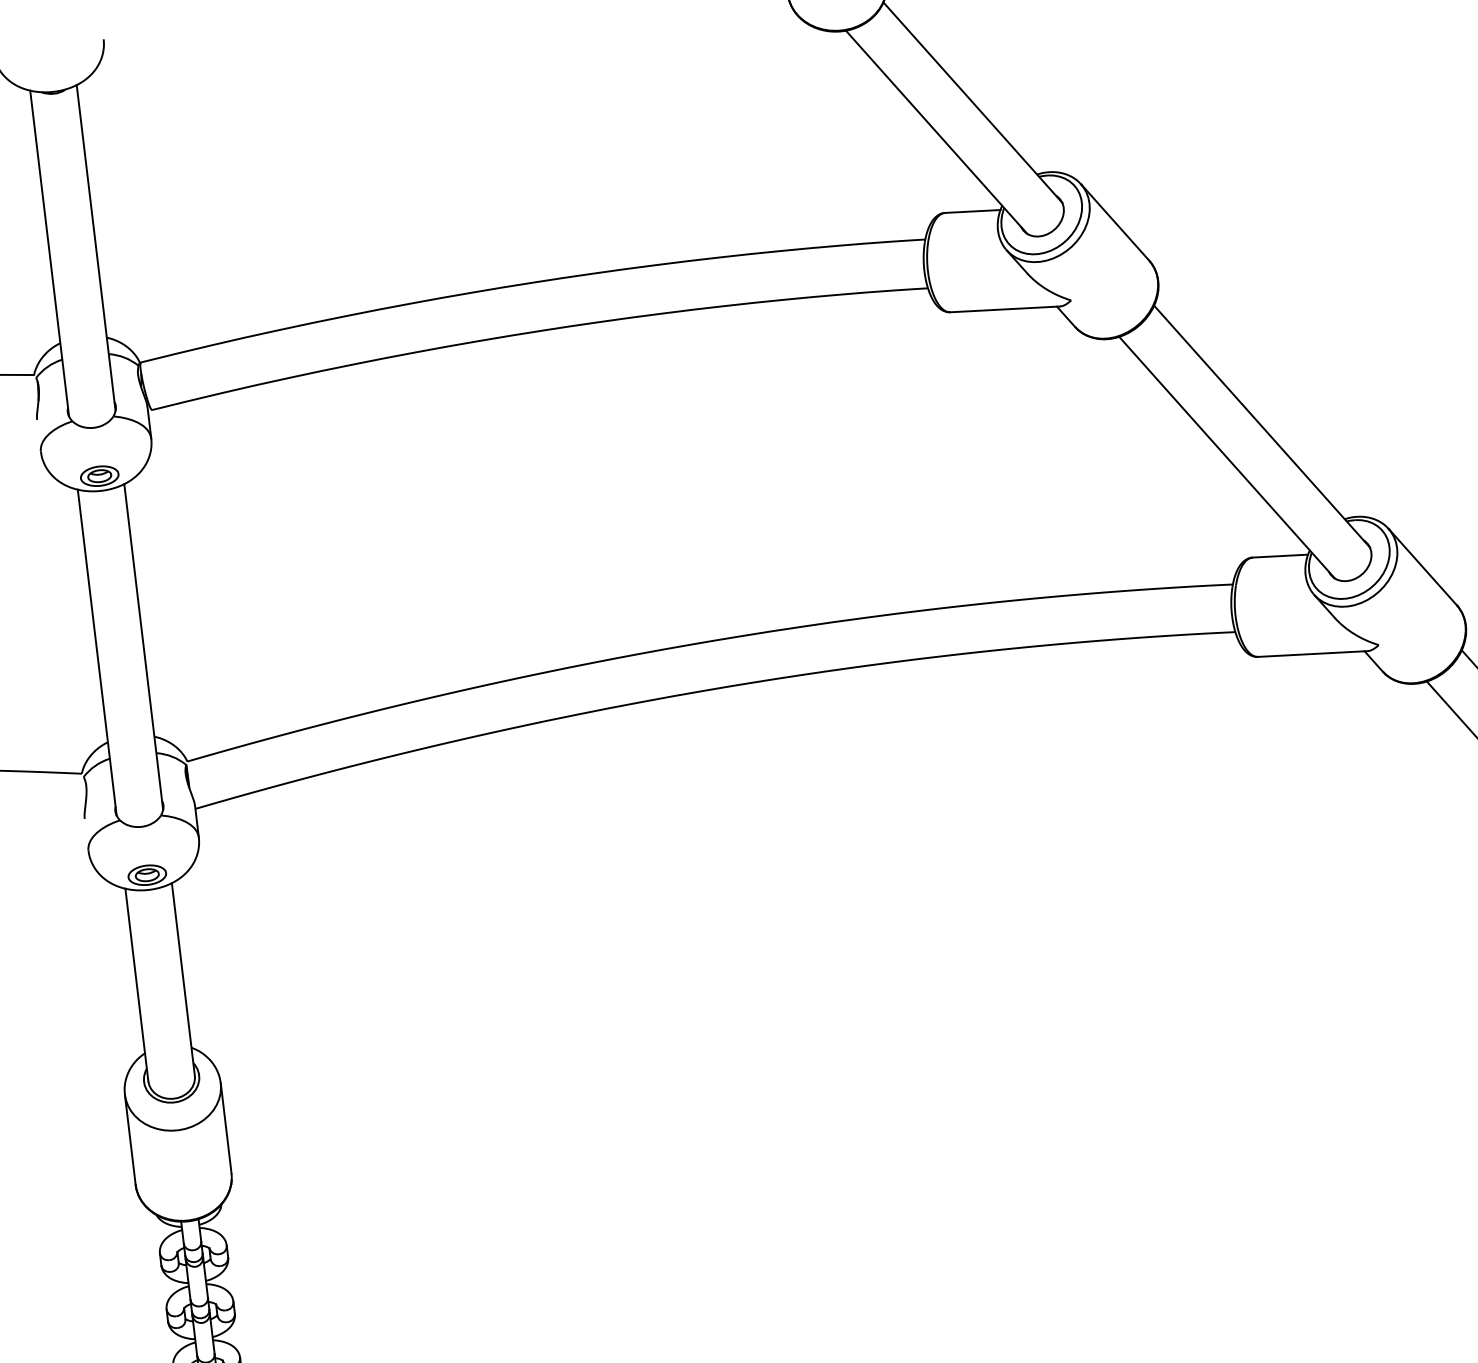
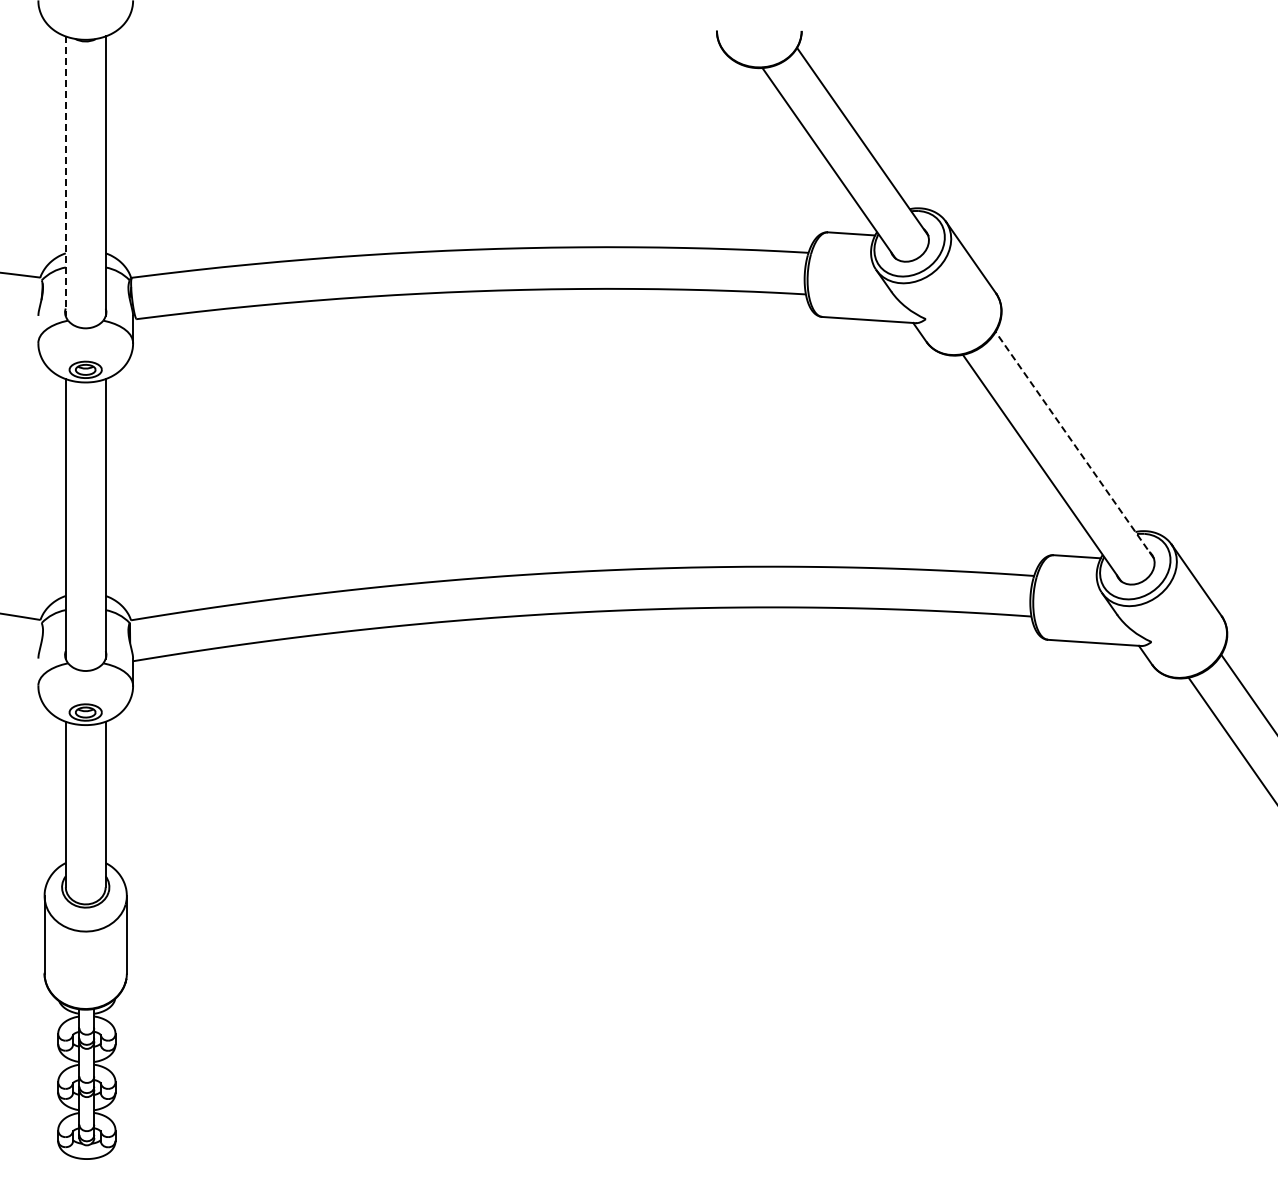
line: (49, 253) -> (65, 176), solid -> dashed
line: (1261, 425) -> (1074, 444), solid -> dashed

